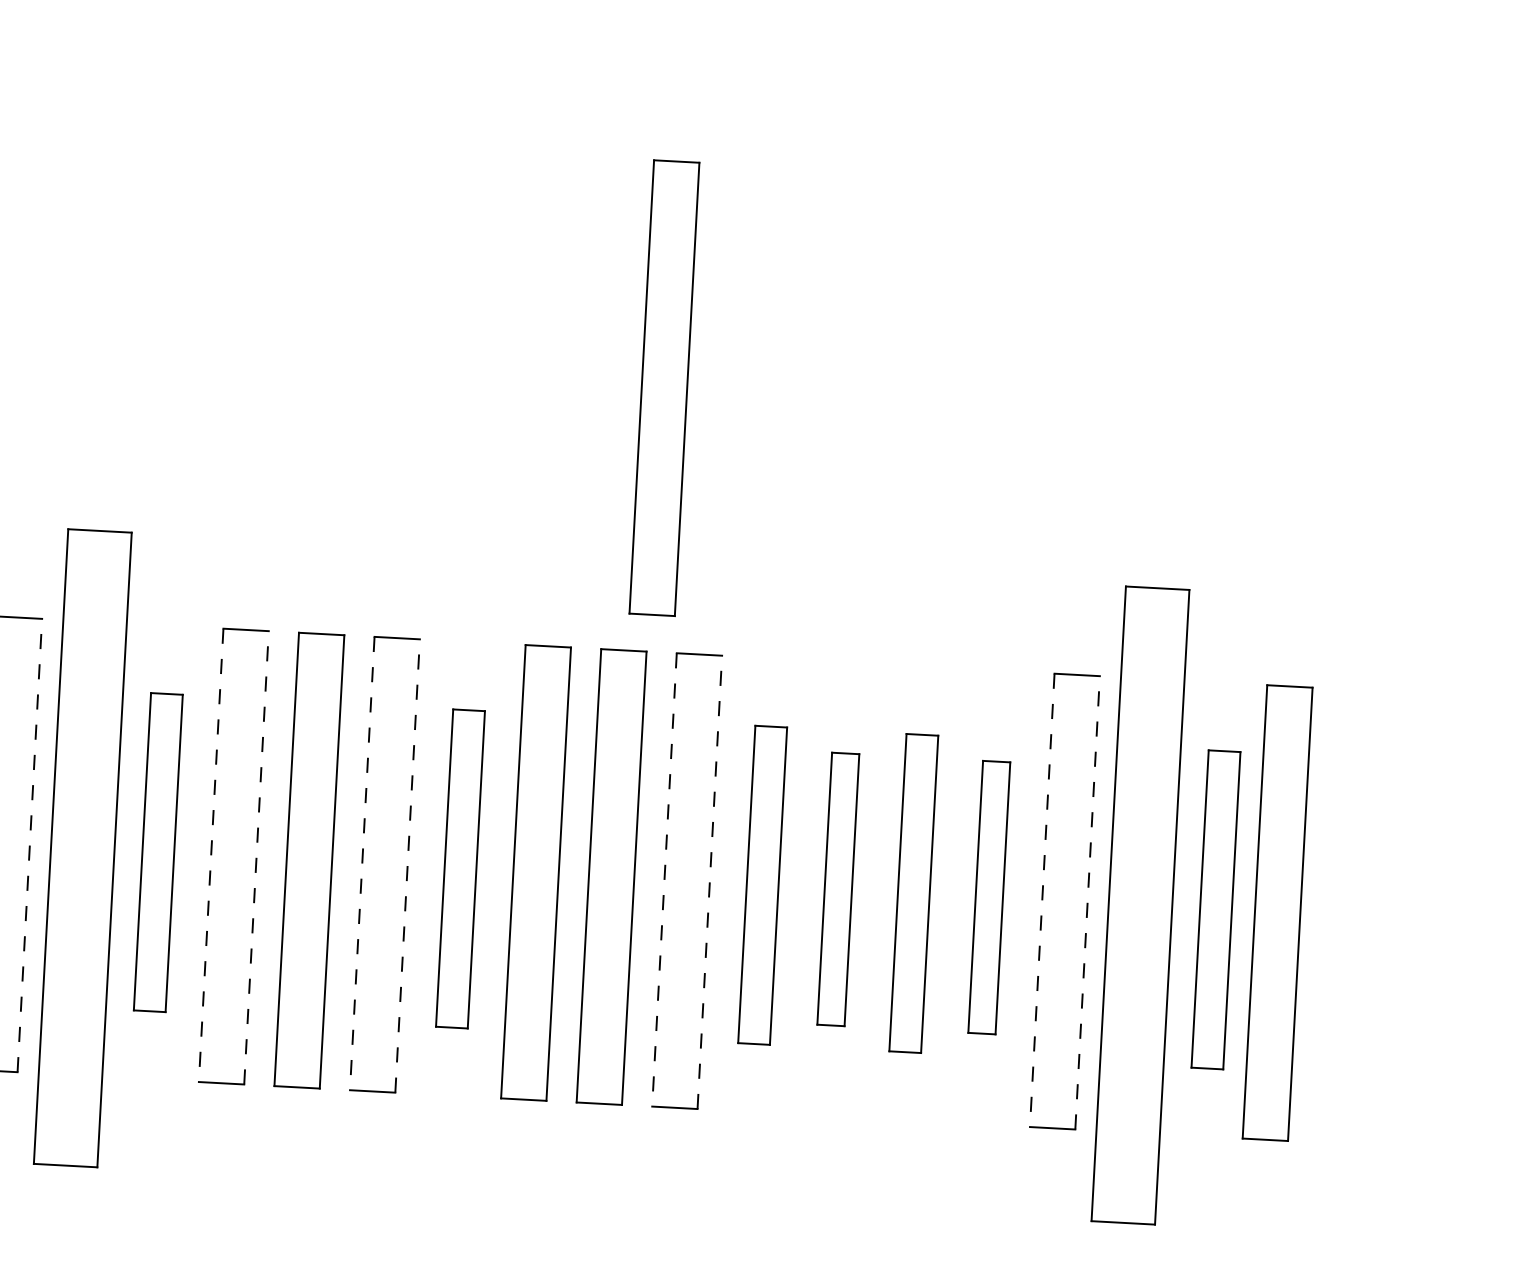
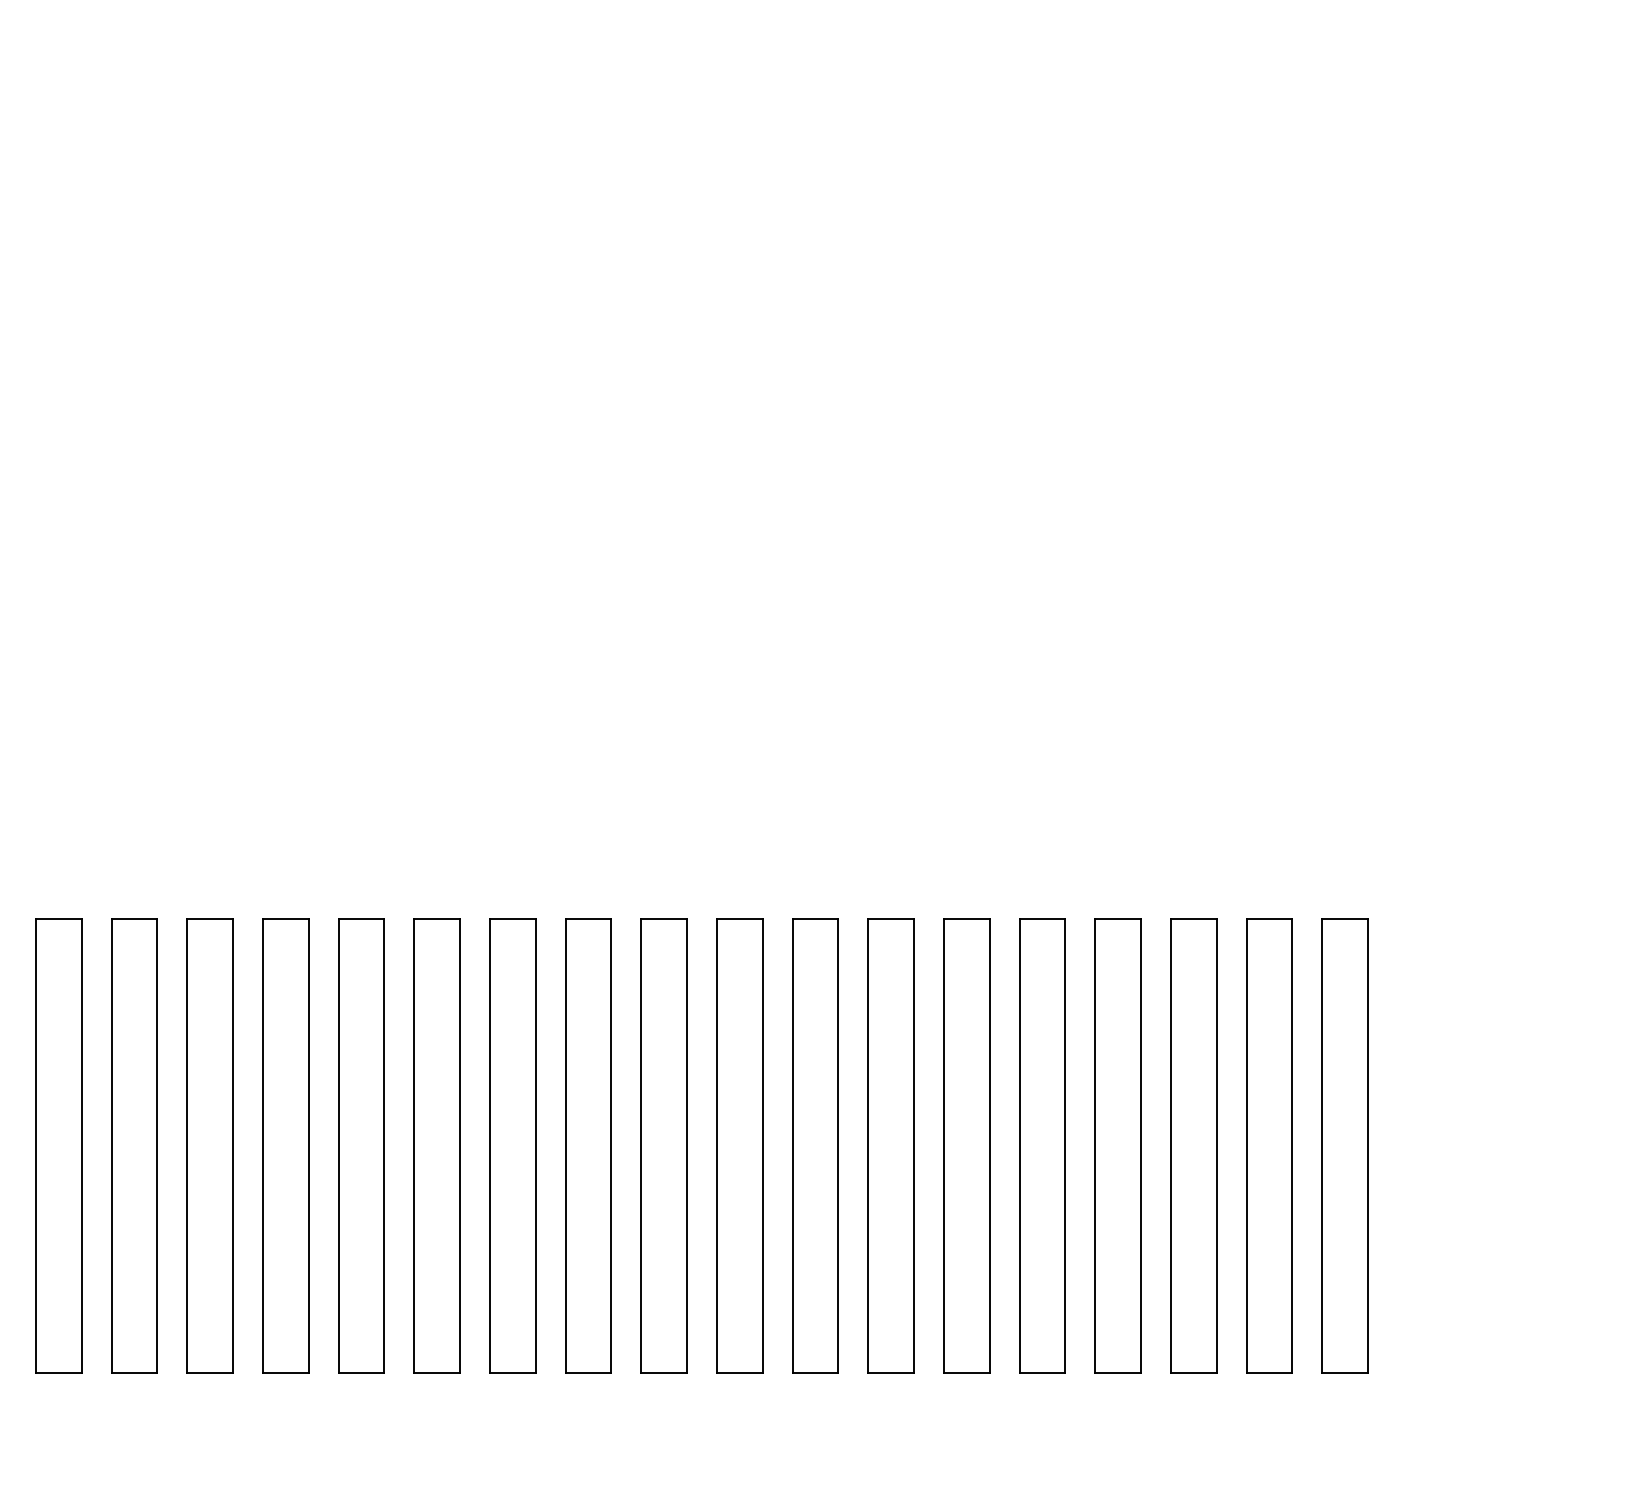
part: (663, 387) -> (765, 654), removed
line: (30, 845) -> (157, 1145), dashed -> solid
part: (82, 848) -> (209, 1145), size x0.71
part: (157, 852) -> (285, 1145), size x1.43
line: (210, 855) -> (338, 1145), dashed -> solid
line: (256, 857) -> (384, 1145), dashed -> solid
line: (362, 863) -> (490, 1145), dashed -> solid
line: (407, 865) -> (535, 1145), dashed -> solid
part: (460, 868) -> (588, 1145), size x1.43
line: (664, 879) -> (792, 1145), dashed -> solid
line: (710, 882) -> (838, 1145), dashed -> solid
part: (762, 885) -> (890, 1145), size x1.43
part: (837, 889) -> (966, 1145), size x1.67
part: (913, 893) -> (1042, 1145), size x1.43
part: (988, 897) -> (1117, 1145), size x1.67
line: (1042, 900) -> (1171, 1145), dashed -> solid
line: (1087, 902) -> (1216, 1145), dashed -> solid
part: (1140, 905) -> (1269, 1145), size x0.71
part: (1215, 909) -> (1344, 1145), size x1.43
part: (1277, 912) -> (1406, 1145), removed

